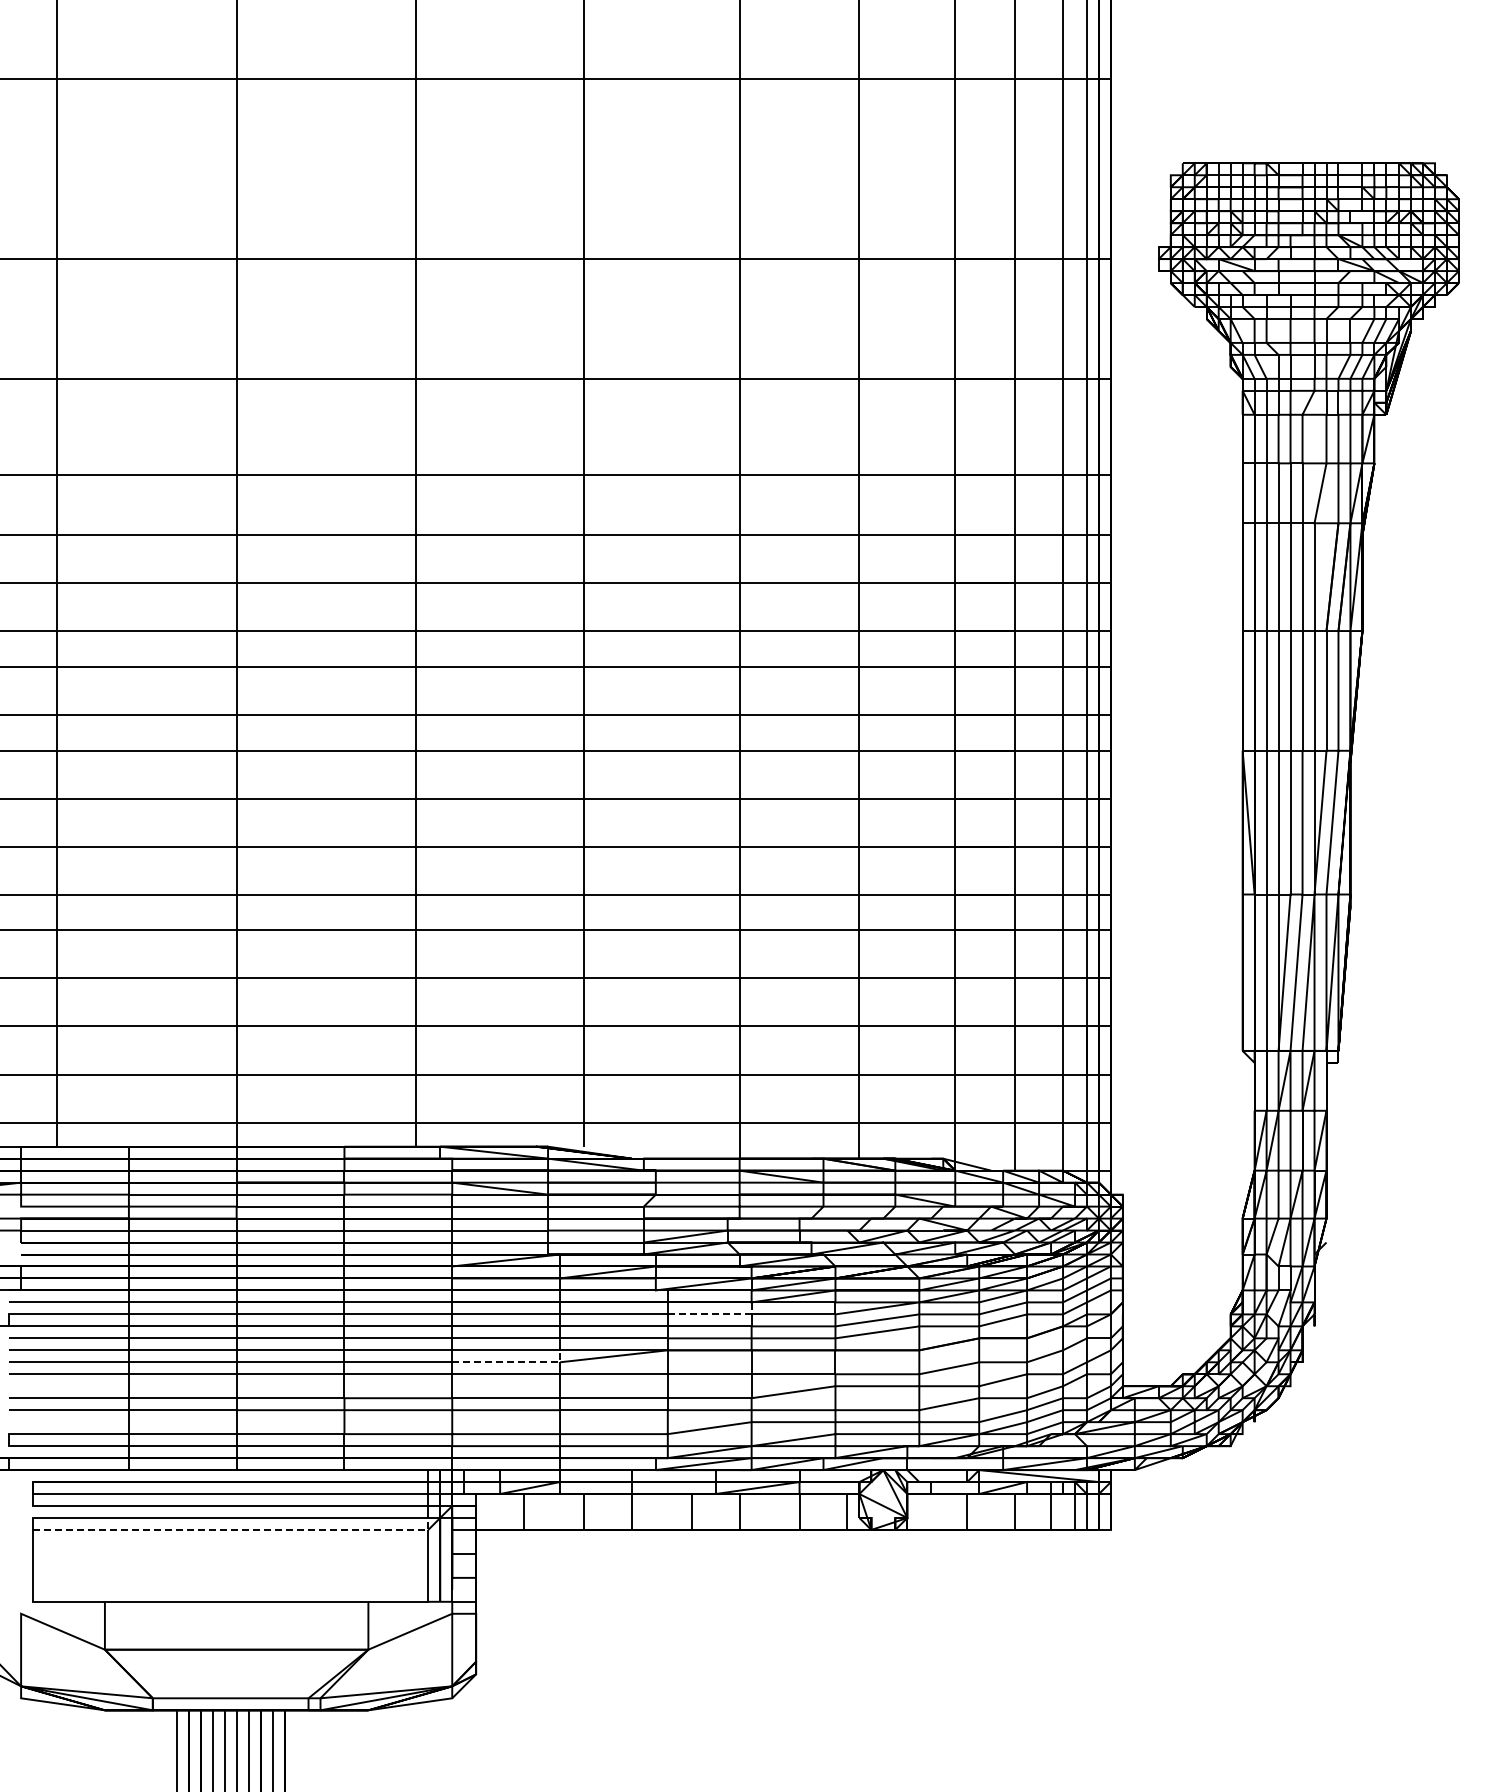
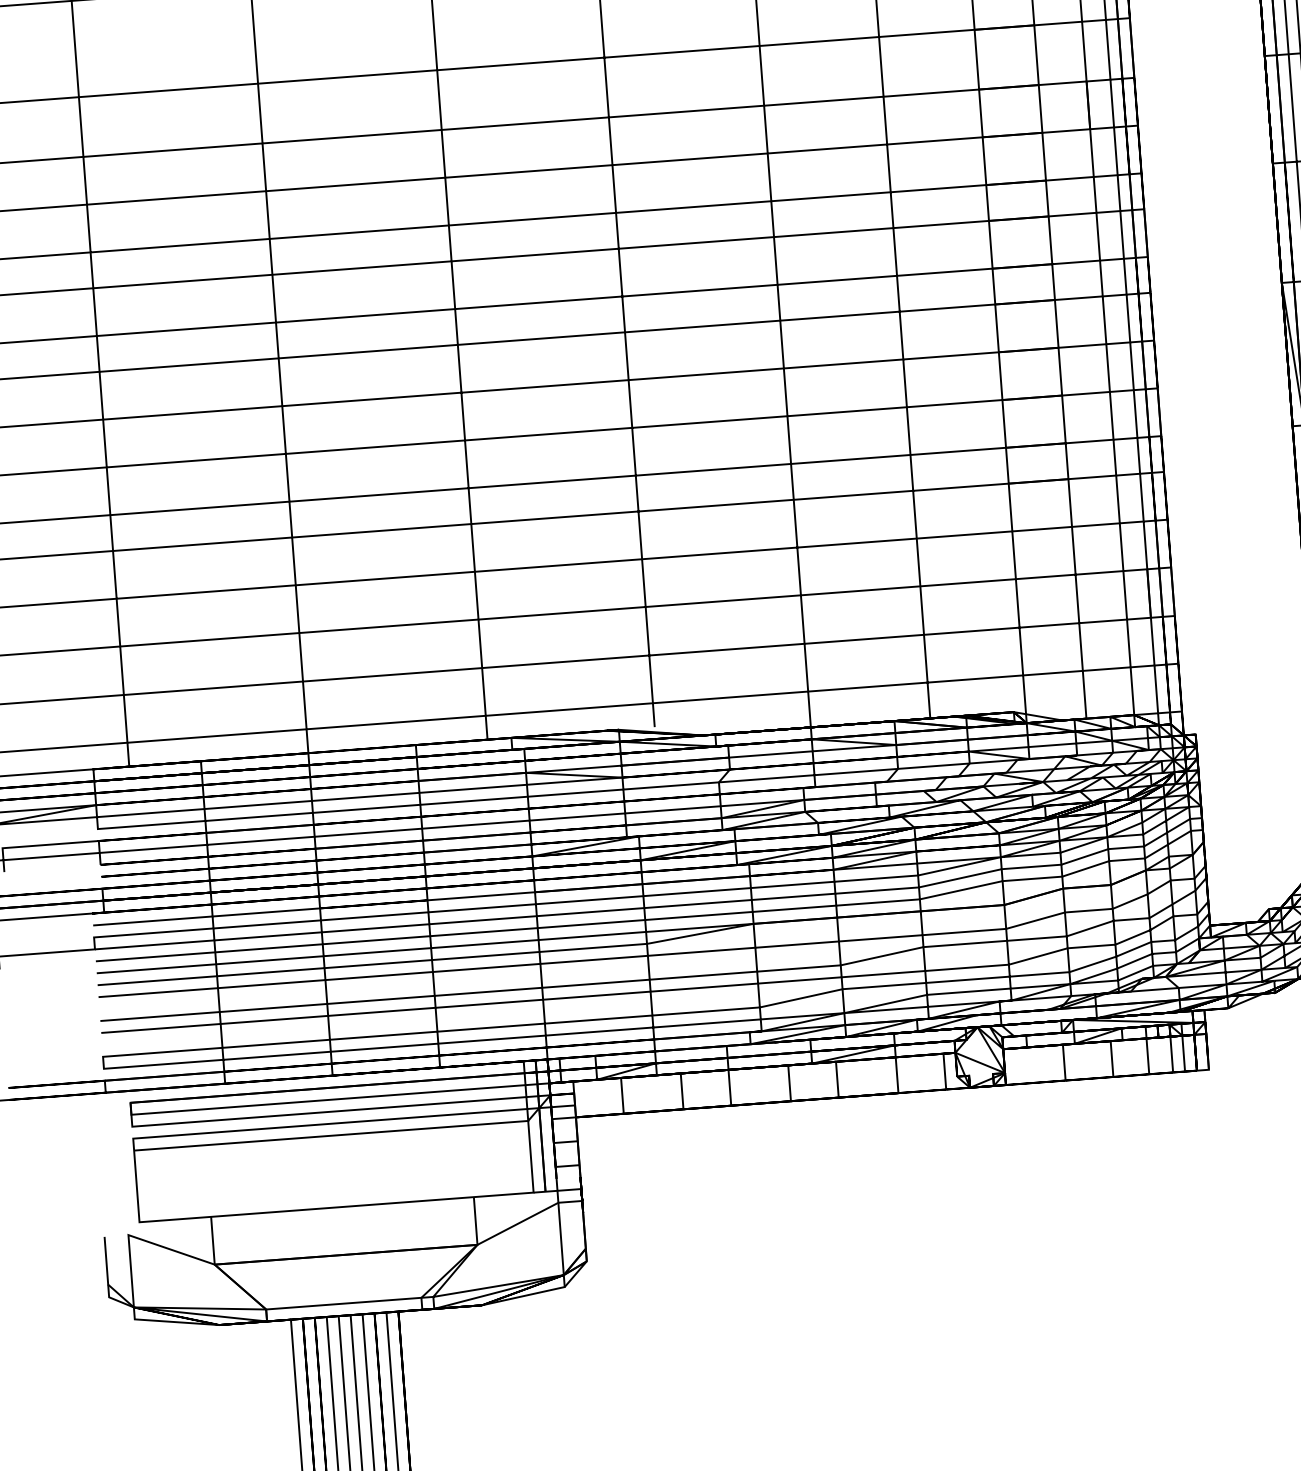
line: (716, 1314) -> (799, 884), dashed -> solid
line: (513, 1362) -> (600, 947), dashed -> solid
line: (237, 1529) -> (337, 1134), dashed -> solid

